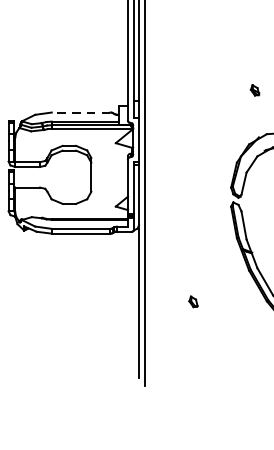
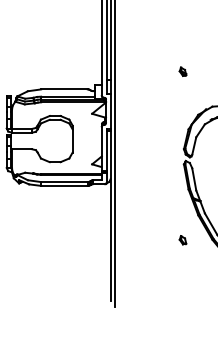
part: (254, 90) -> (182, 71), moved
line: (79, 112) -> (63, 89), dashed -> solid
part: (192, 302) -> (182, 240), moved

